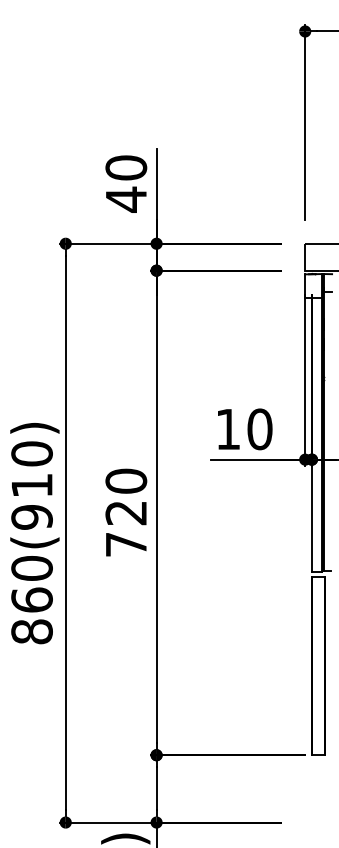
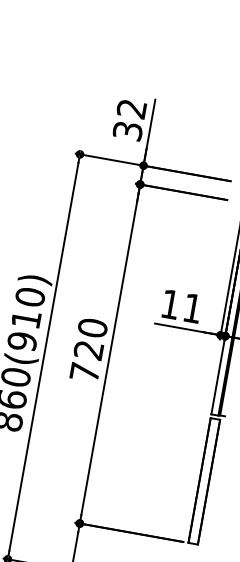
text: (126, 183) -> (130, 119), 40 -> 32
text: (259, 429) -> (192, 308), 10 -> 11

